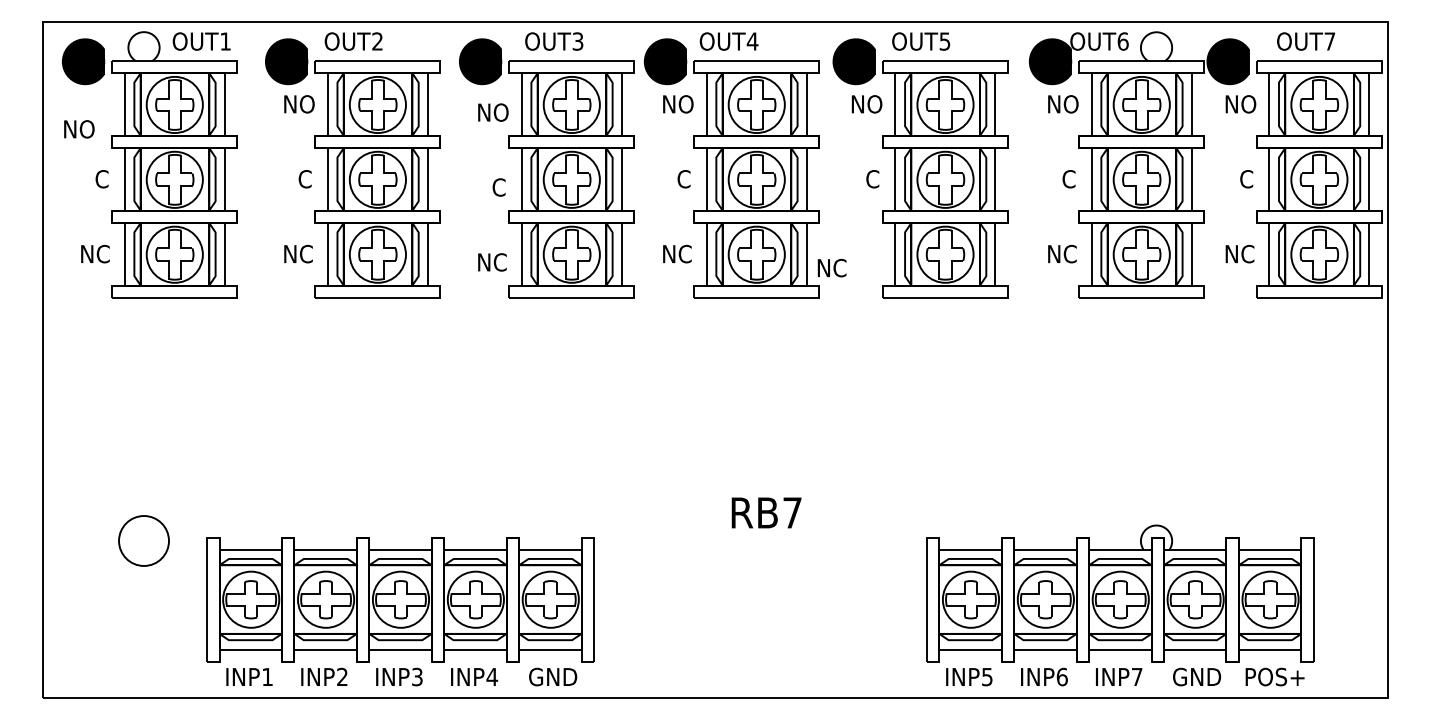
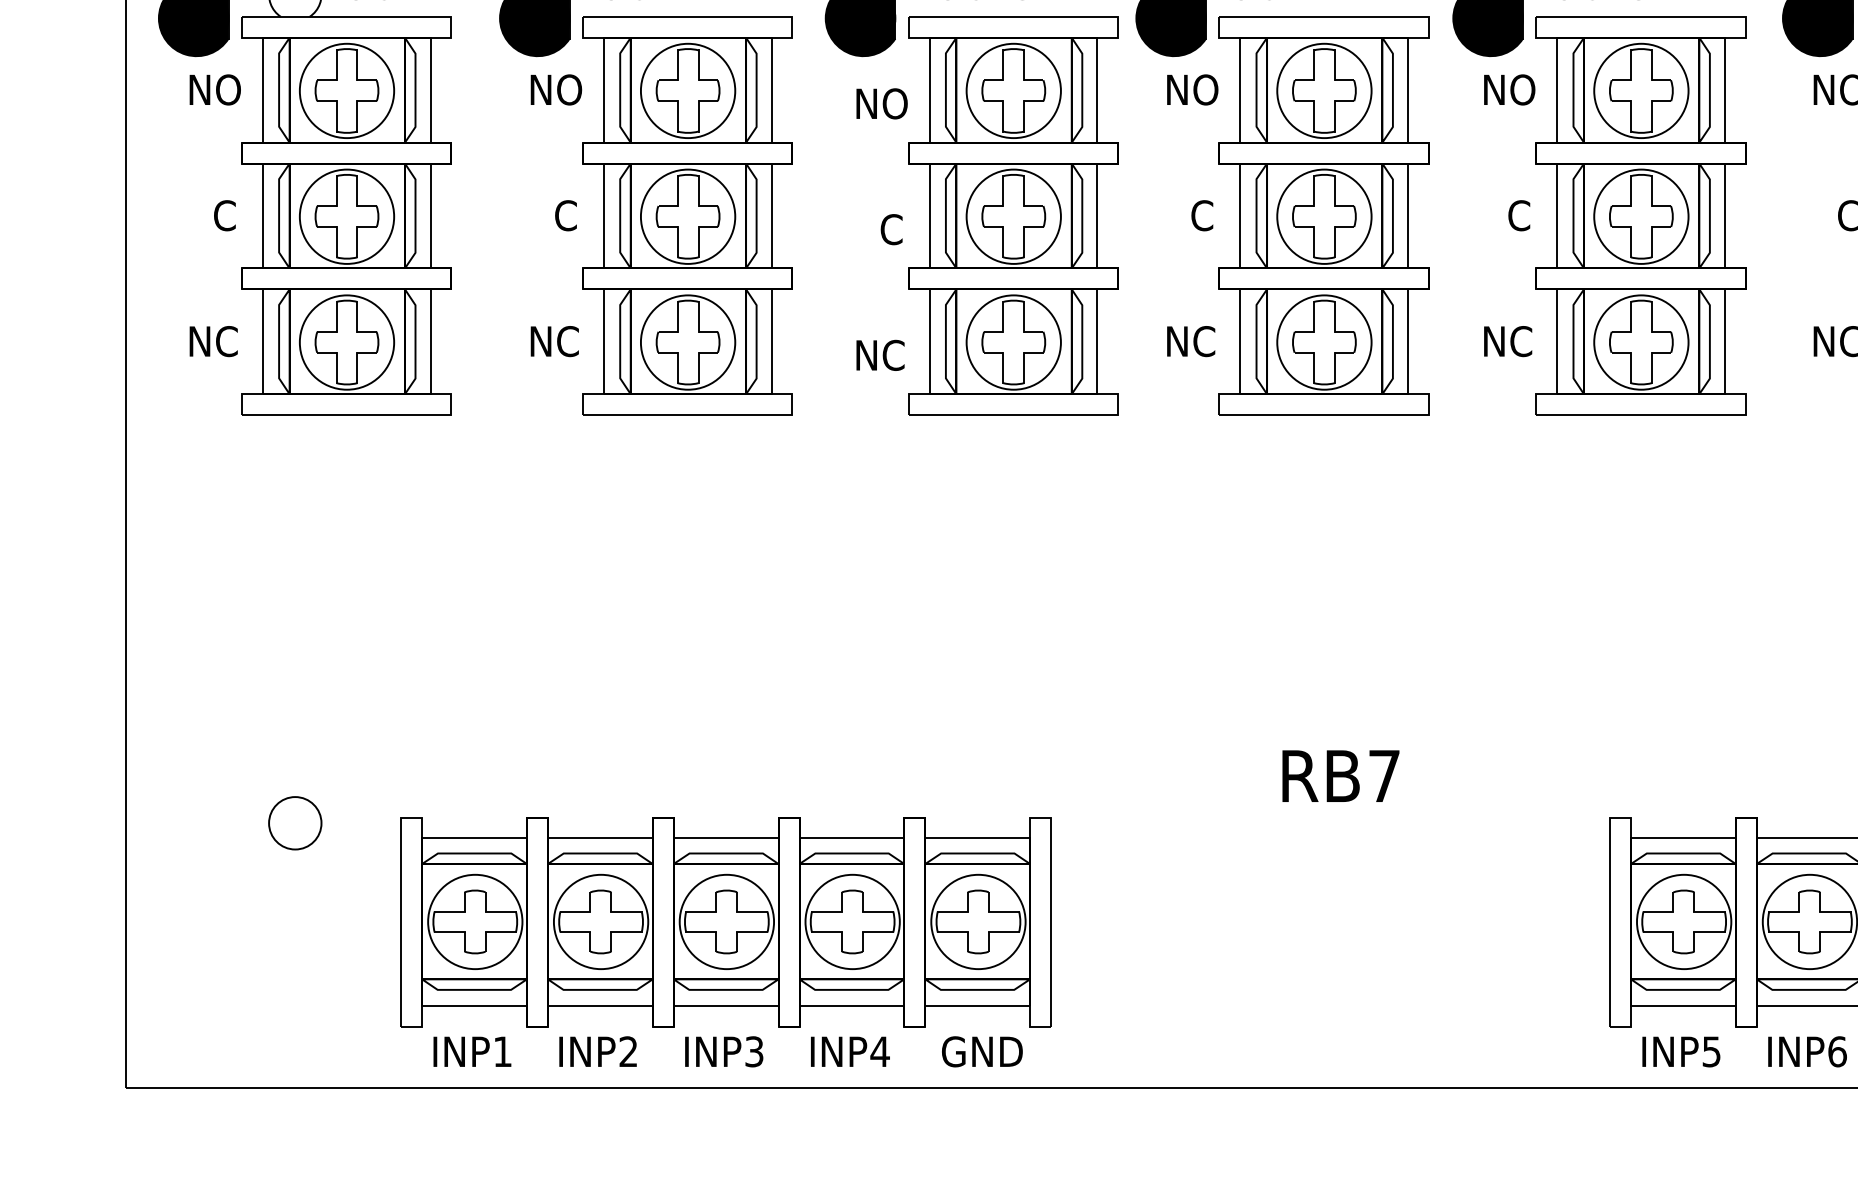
text: (79, 129) -> (215, 90), moved
text: (831, 267) -> (1507, 340), moved
circle: (143, 540) -> (294, 822), size x0.62

